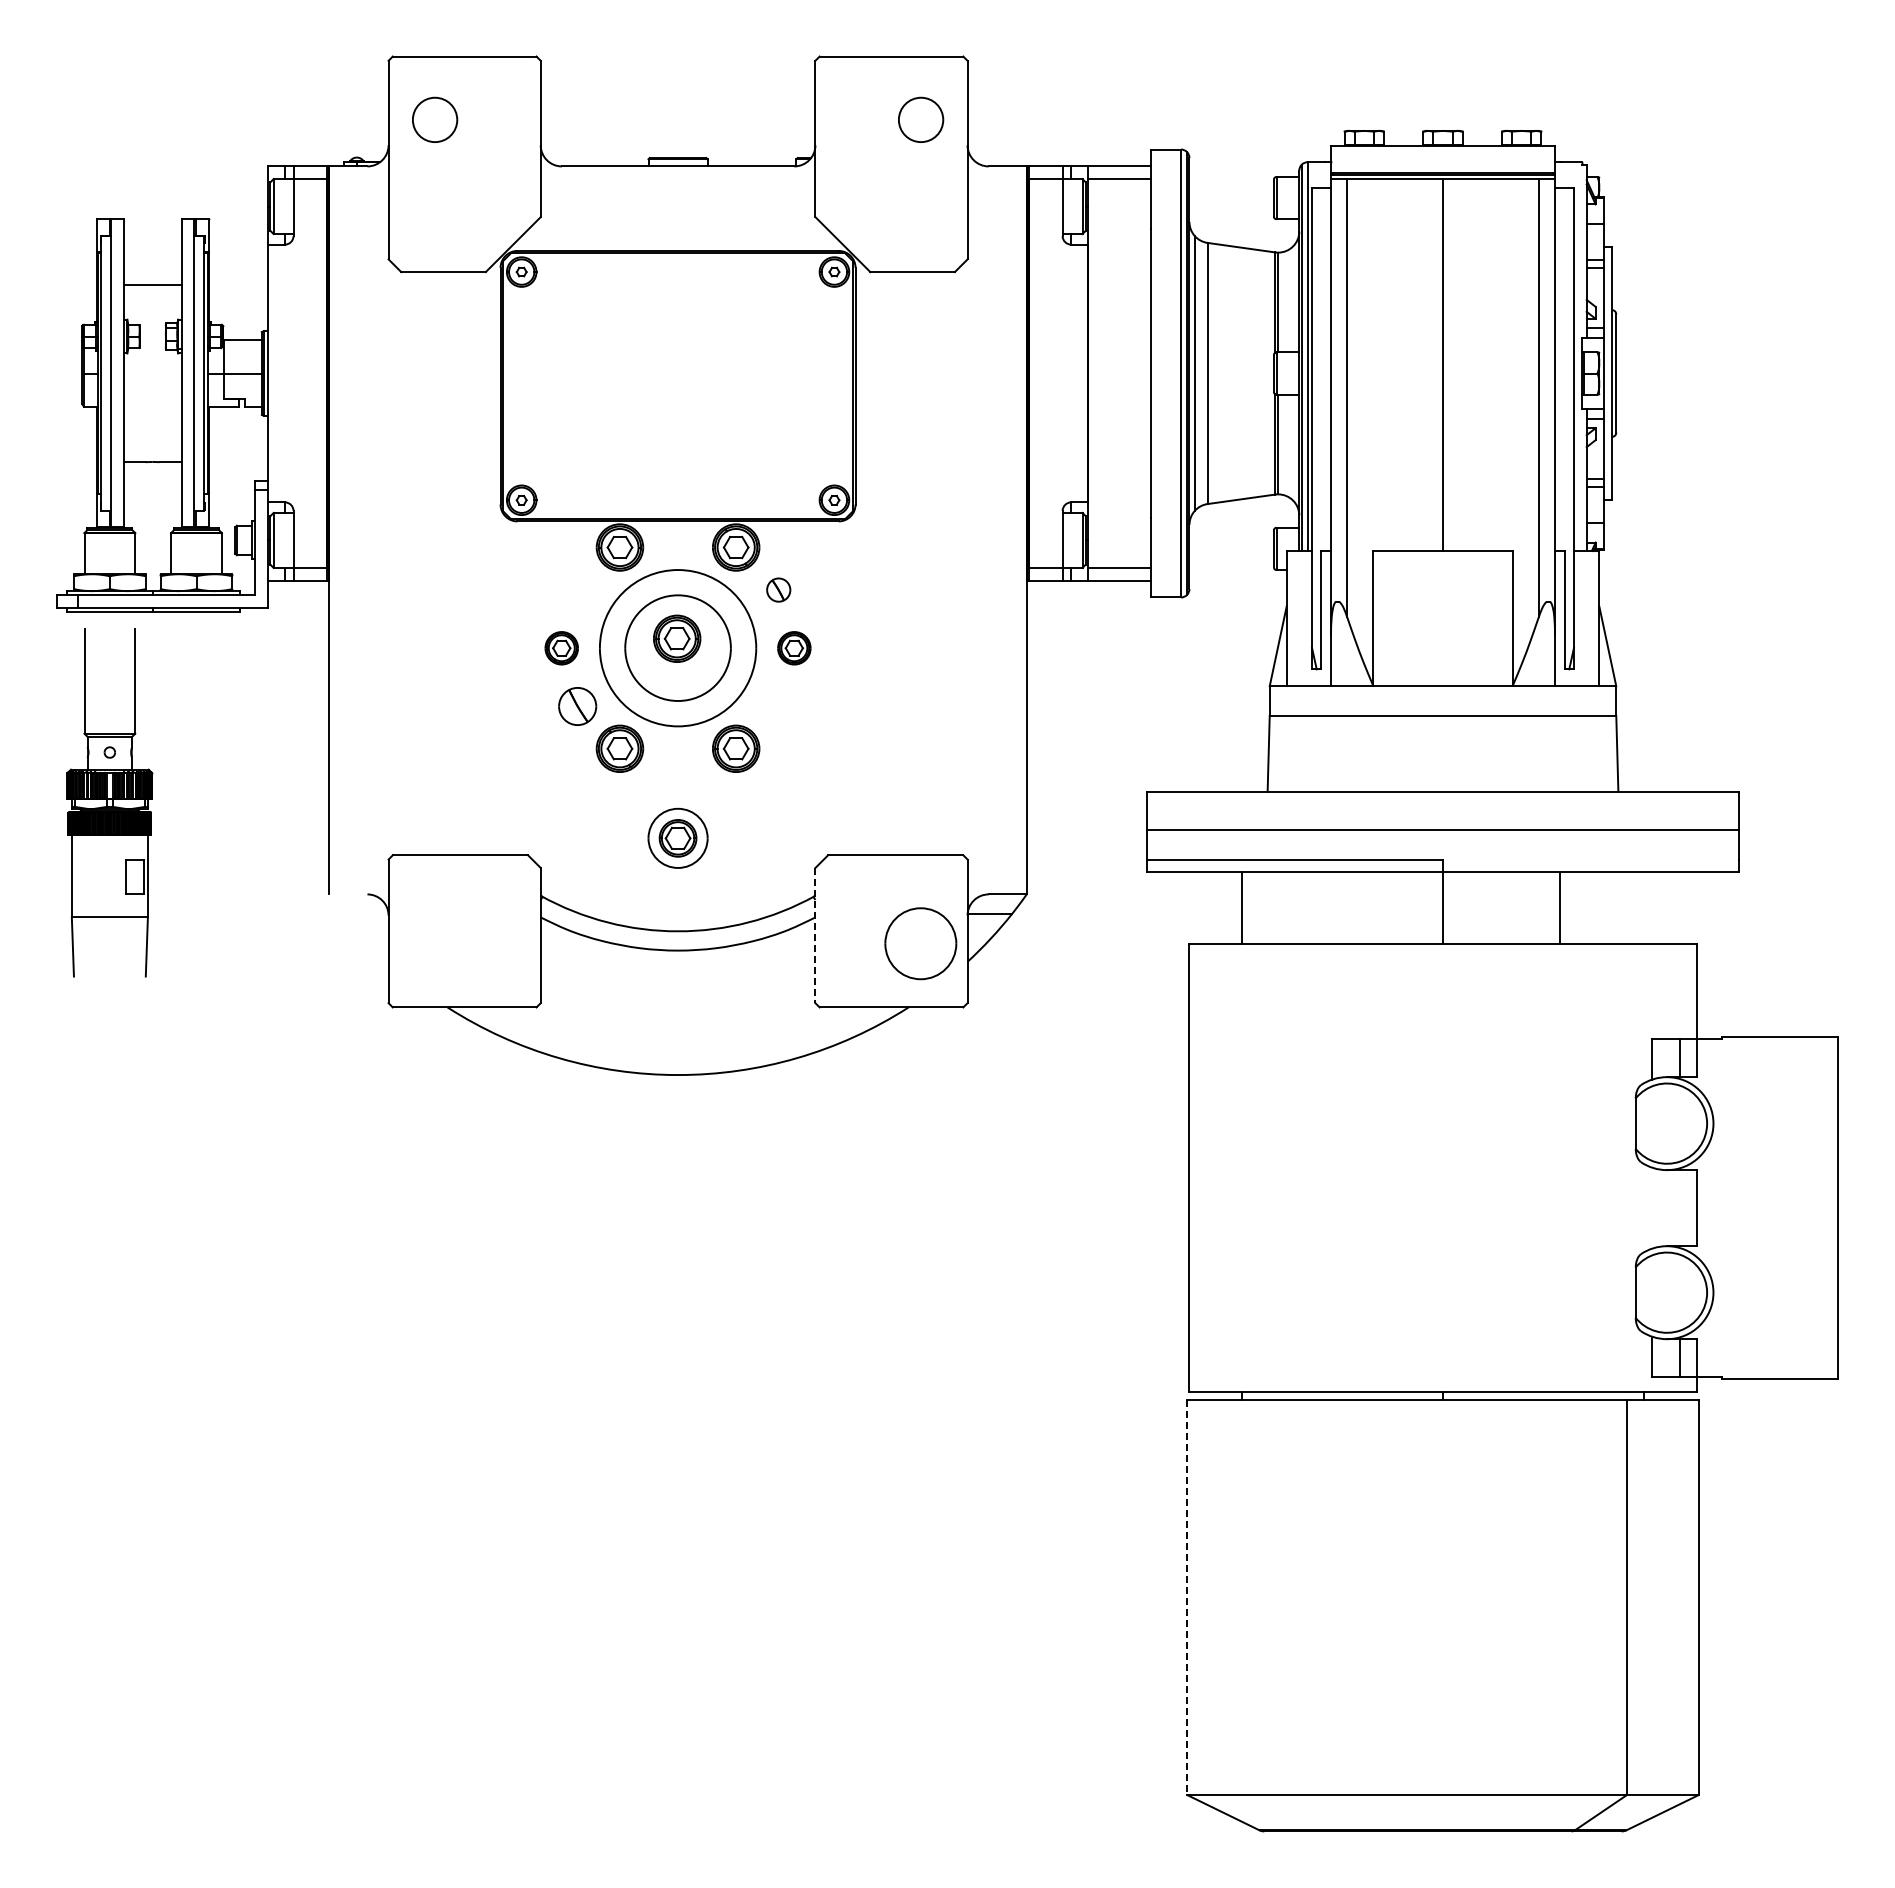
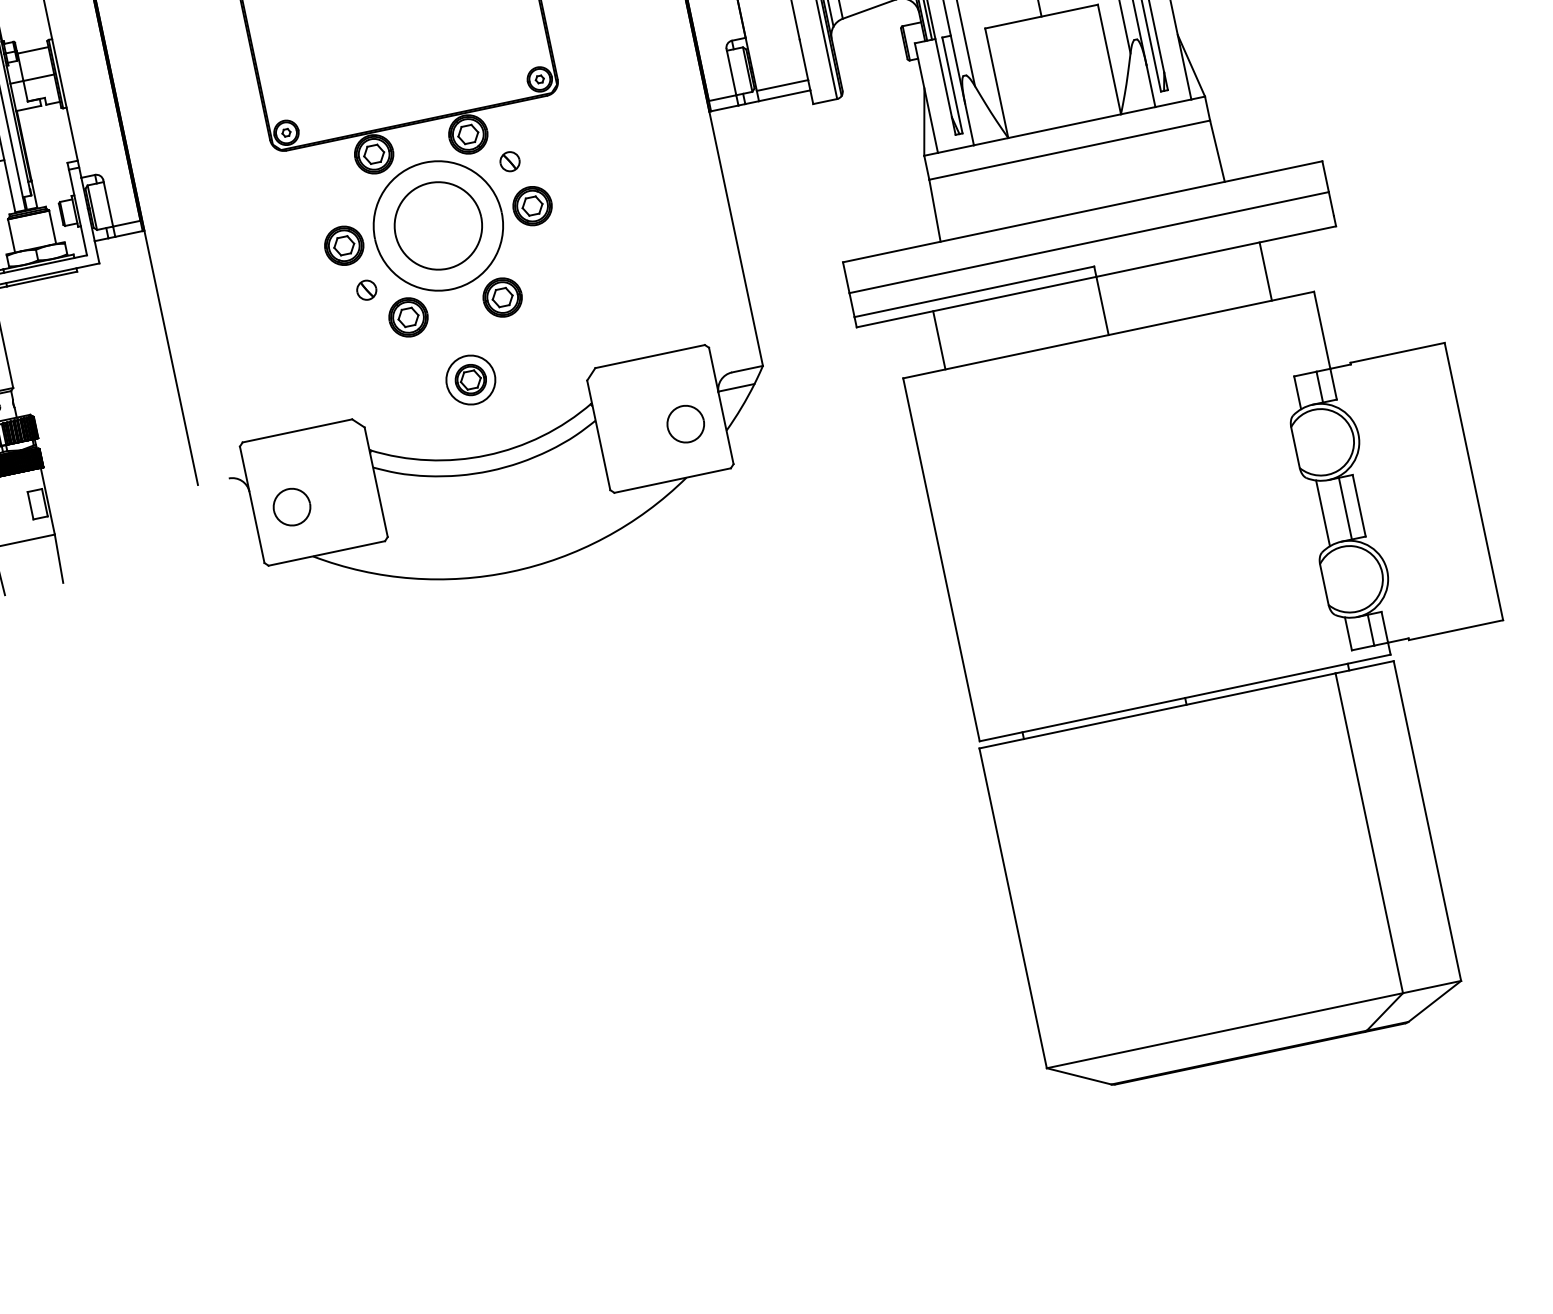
part: (677, 638) -> (436, 218), removed
part: (561, 648) -> (344, 246), size x1.43
part: (794, 648) -> (532, 206), size x1.43
part: (576, 705) -> (365, 289), size x0.62
line: (1560, 908) -> (1265, 271), moved
line: (815, 935) -> (598, 435), dashed -> solid
part: (435, 944) -> (292, 507), added
part: (921, 944) -> (686, 424), size x0.62
line: (1651, 1207) -> (1322, 512), added
line: (1679, 1208) -> (1345, 508), added
line: (1187, 1598) -> (1013, 908), dashed -> solid

